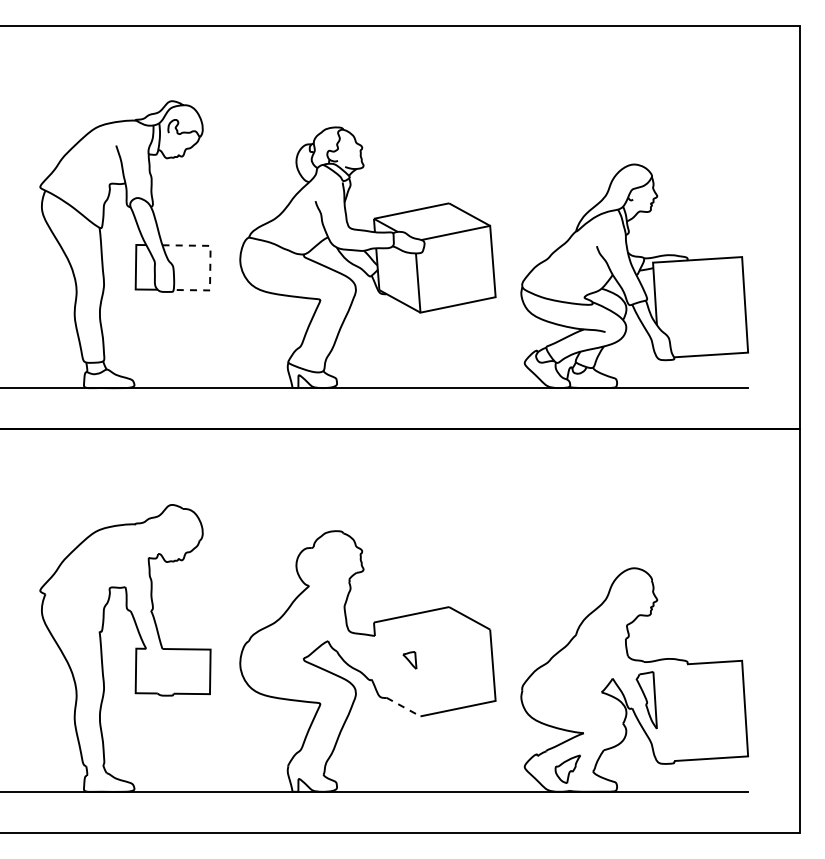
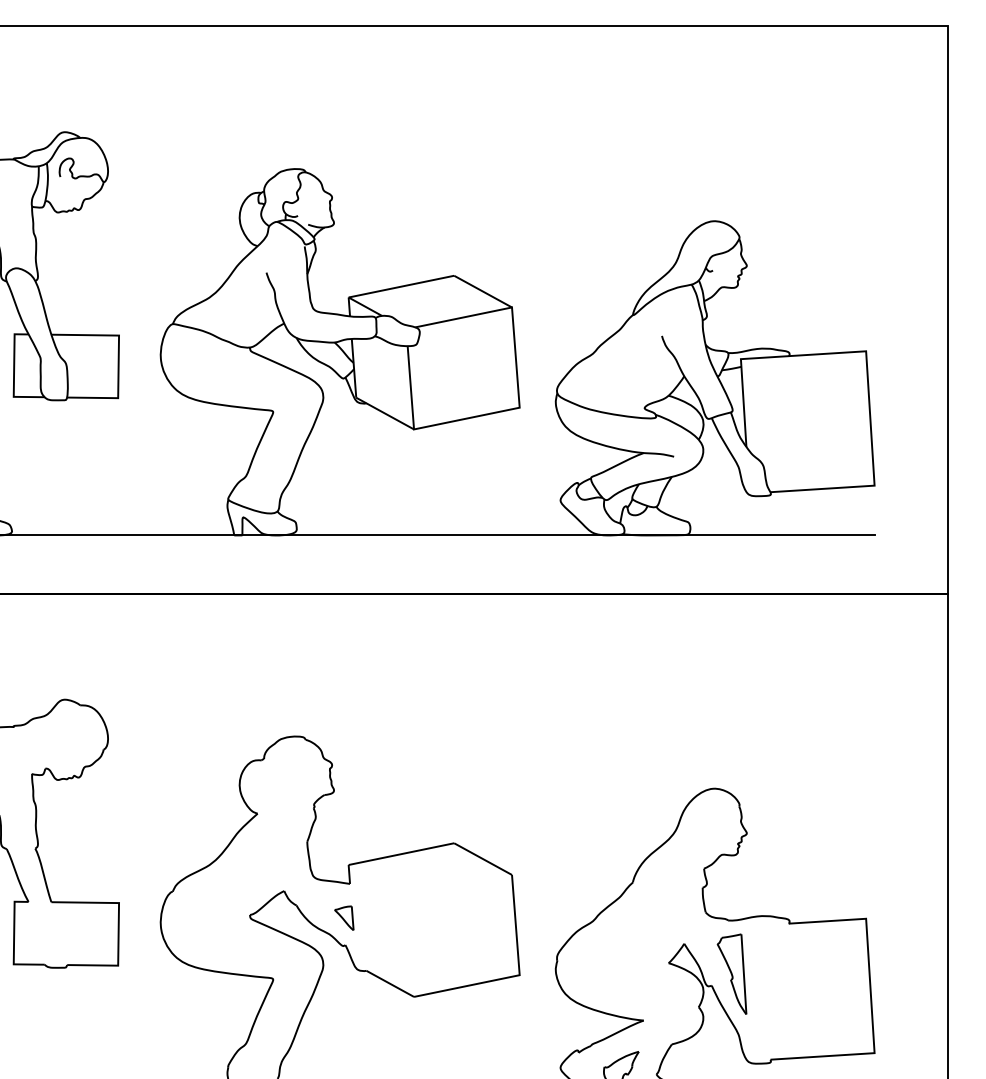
line: (210, 262) -> (118, 358), dashed -> solid
part: (409, 660) -> (343, 918), moved
line: (404, 707) -> (391, 984), dashed -> solid

